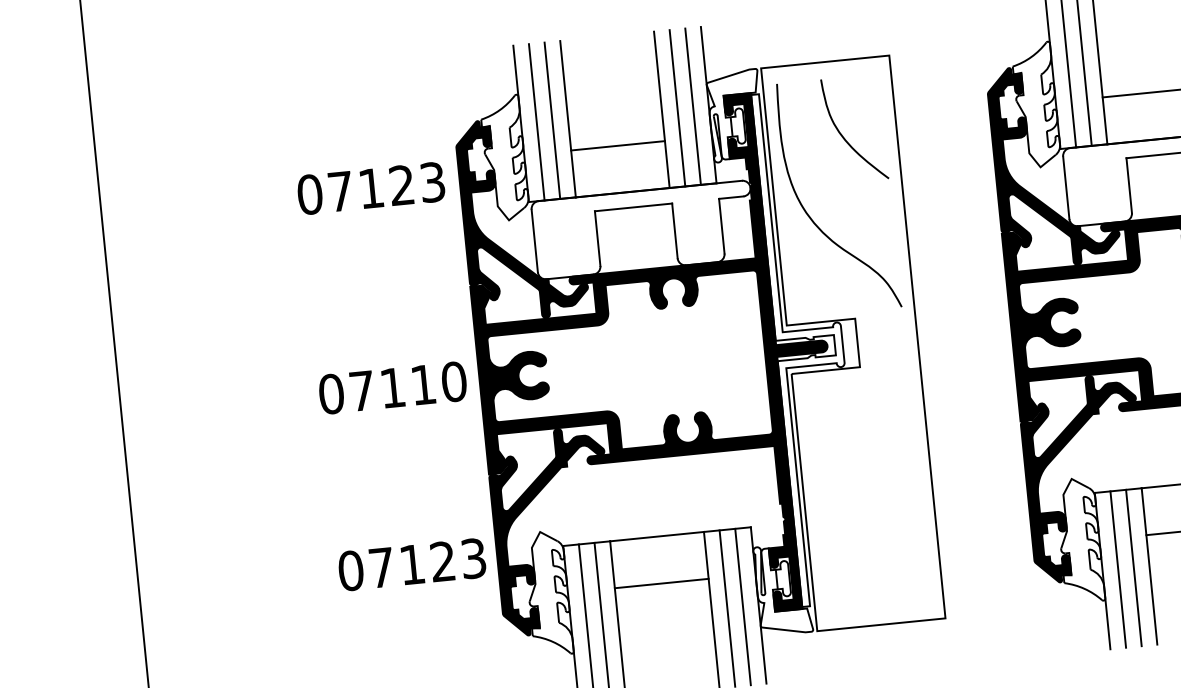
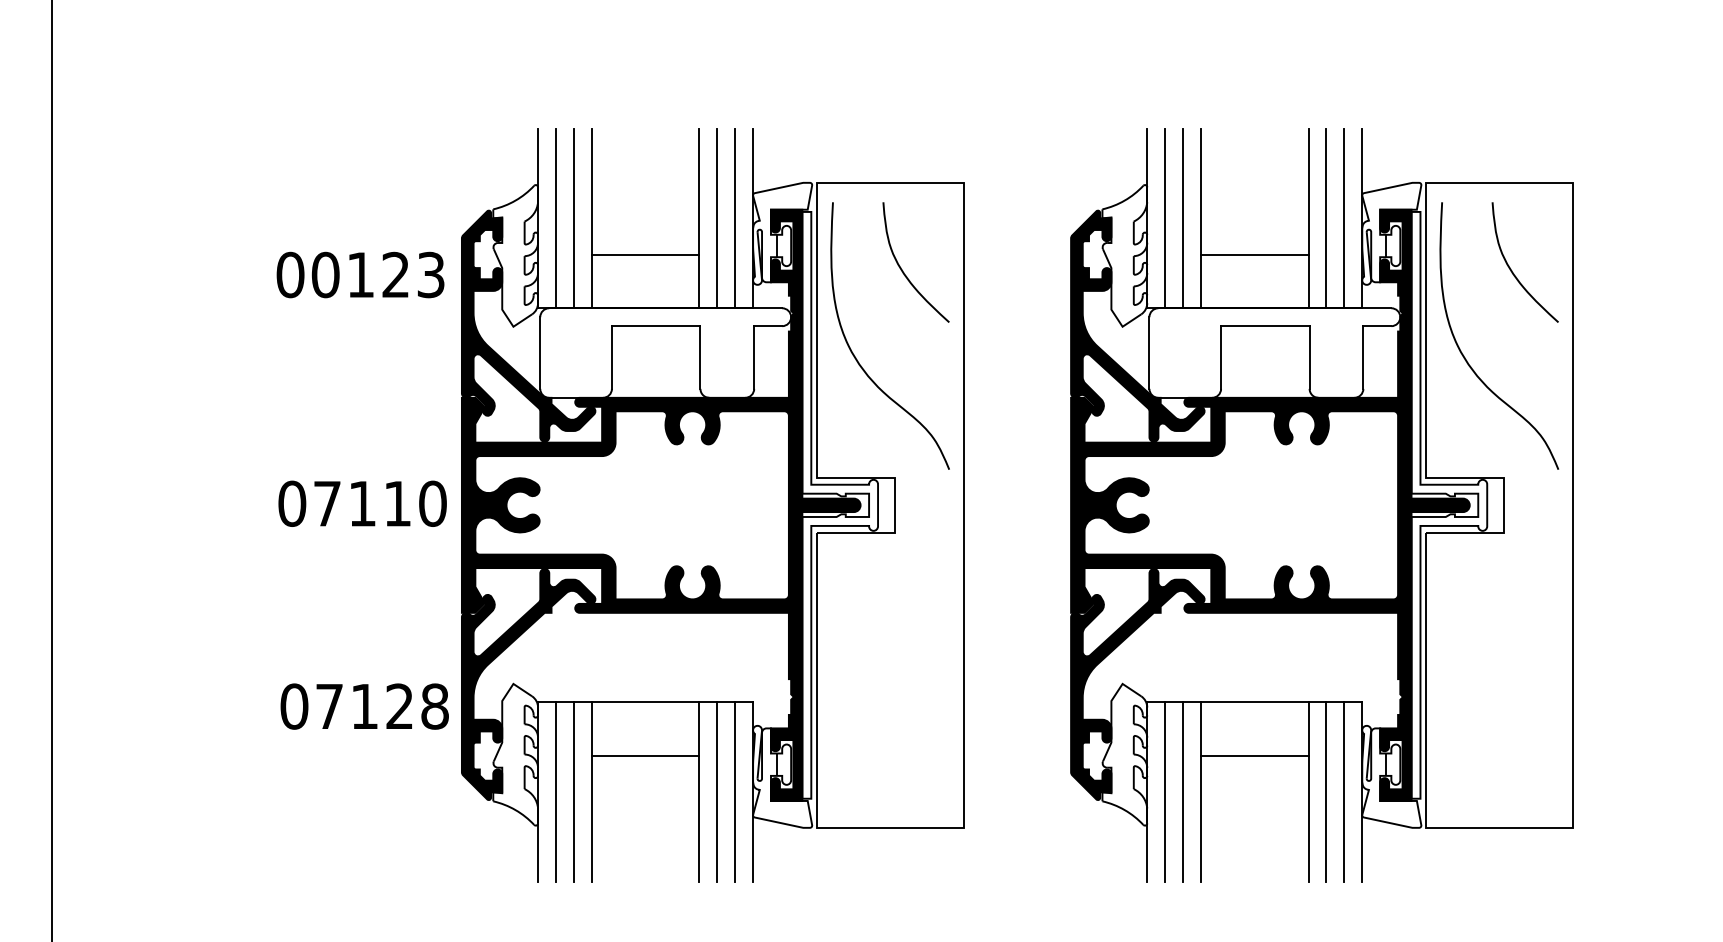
text: (340, 191) -> (325, 274), 07123 -> 00123
text: (473, 558) -> (434, 706), 07123 -> 07128

